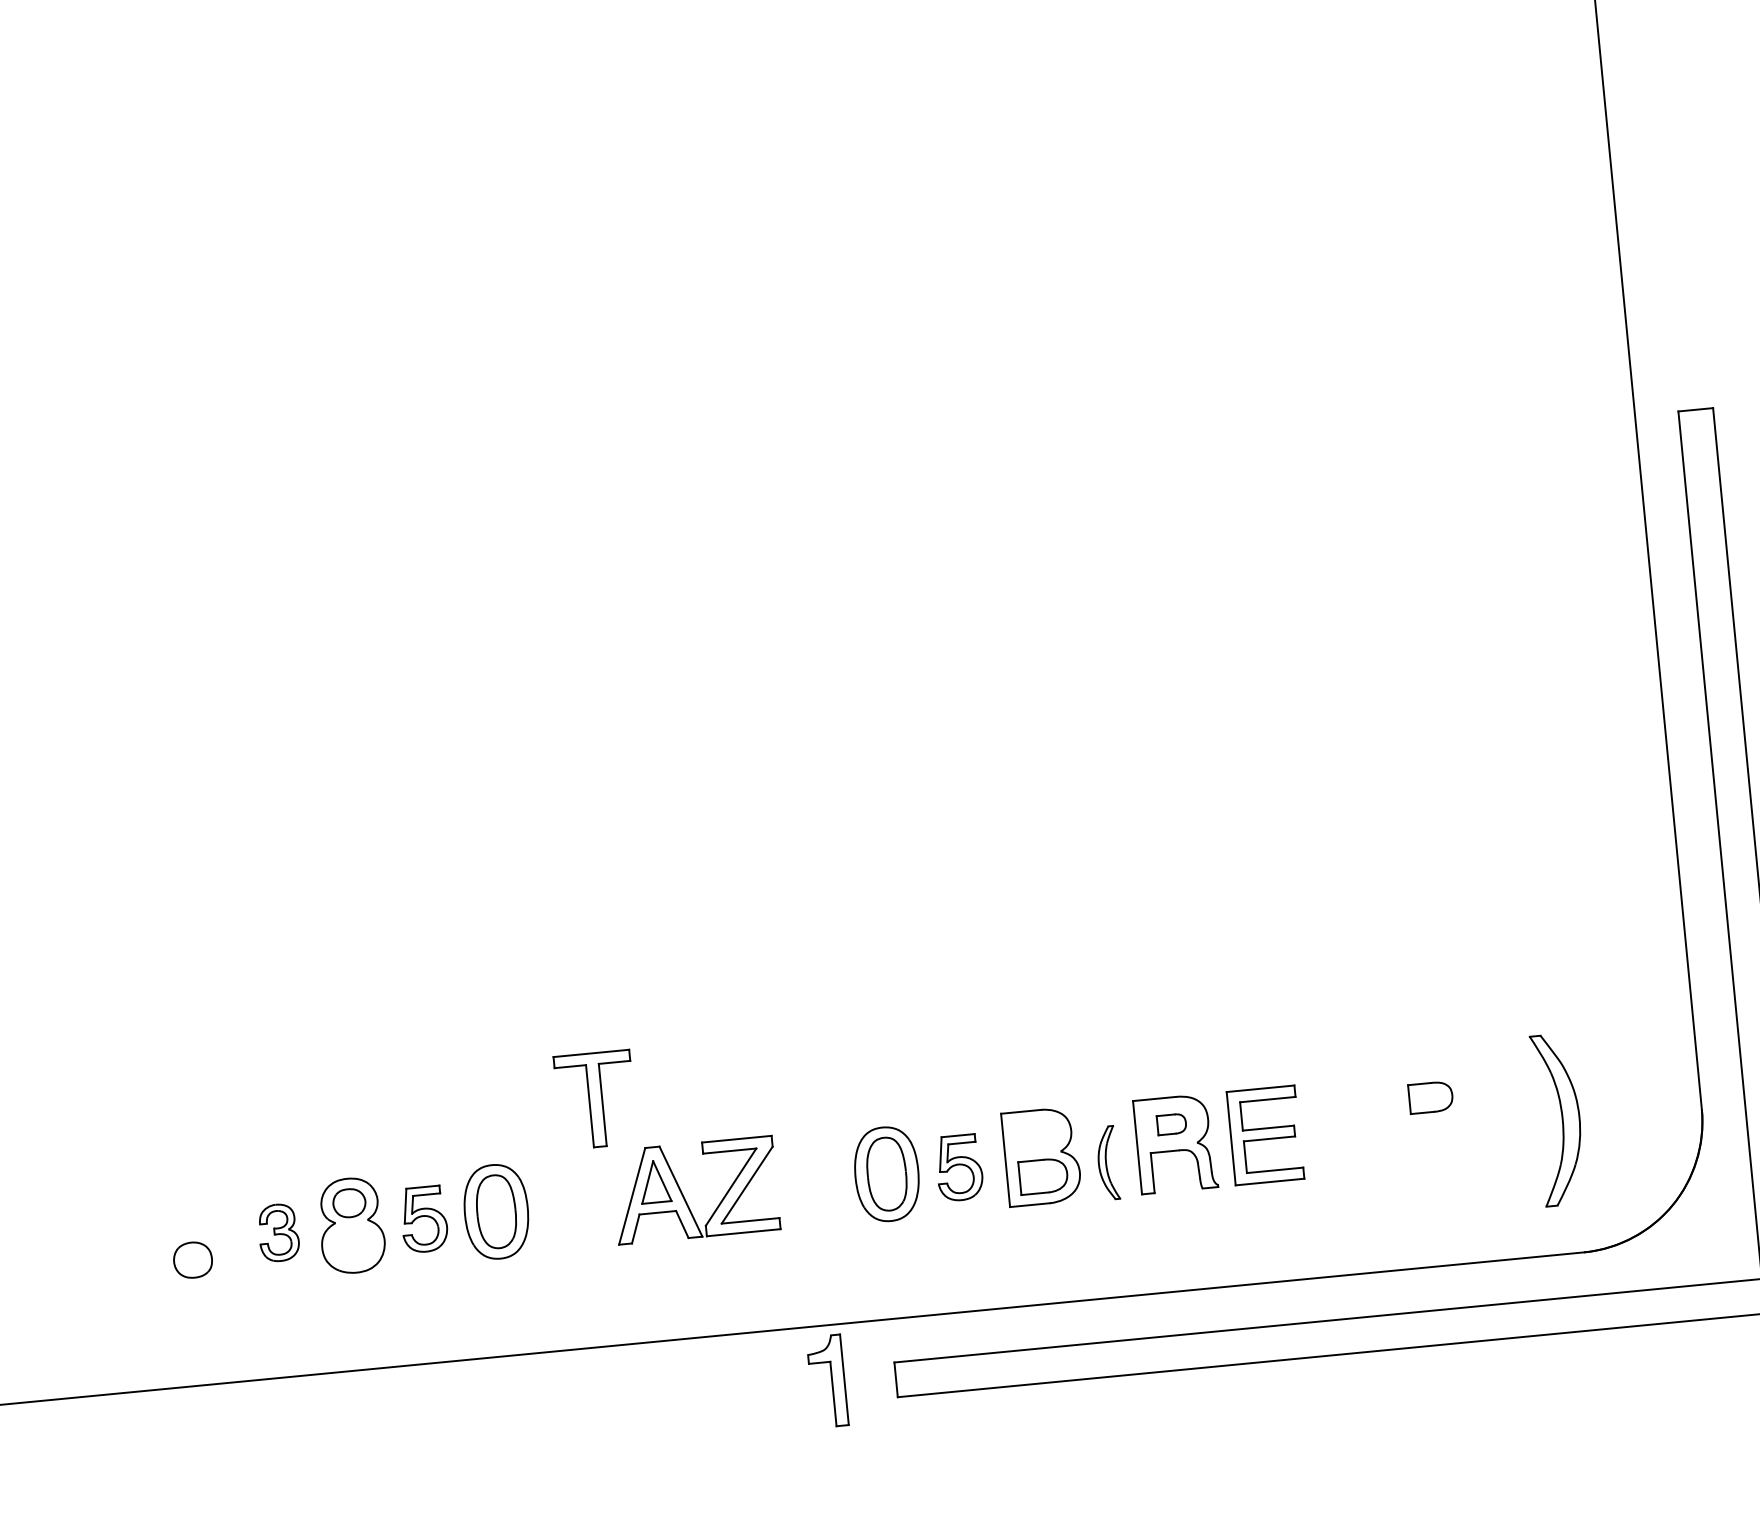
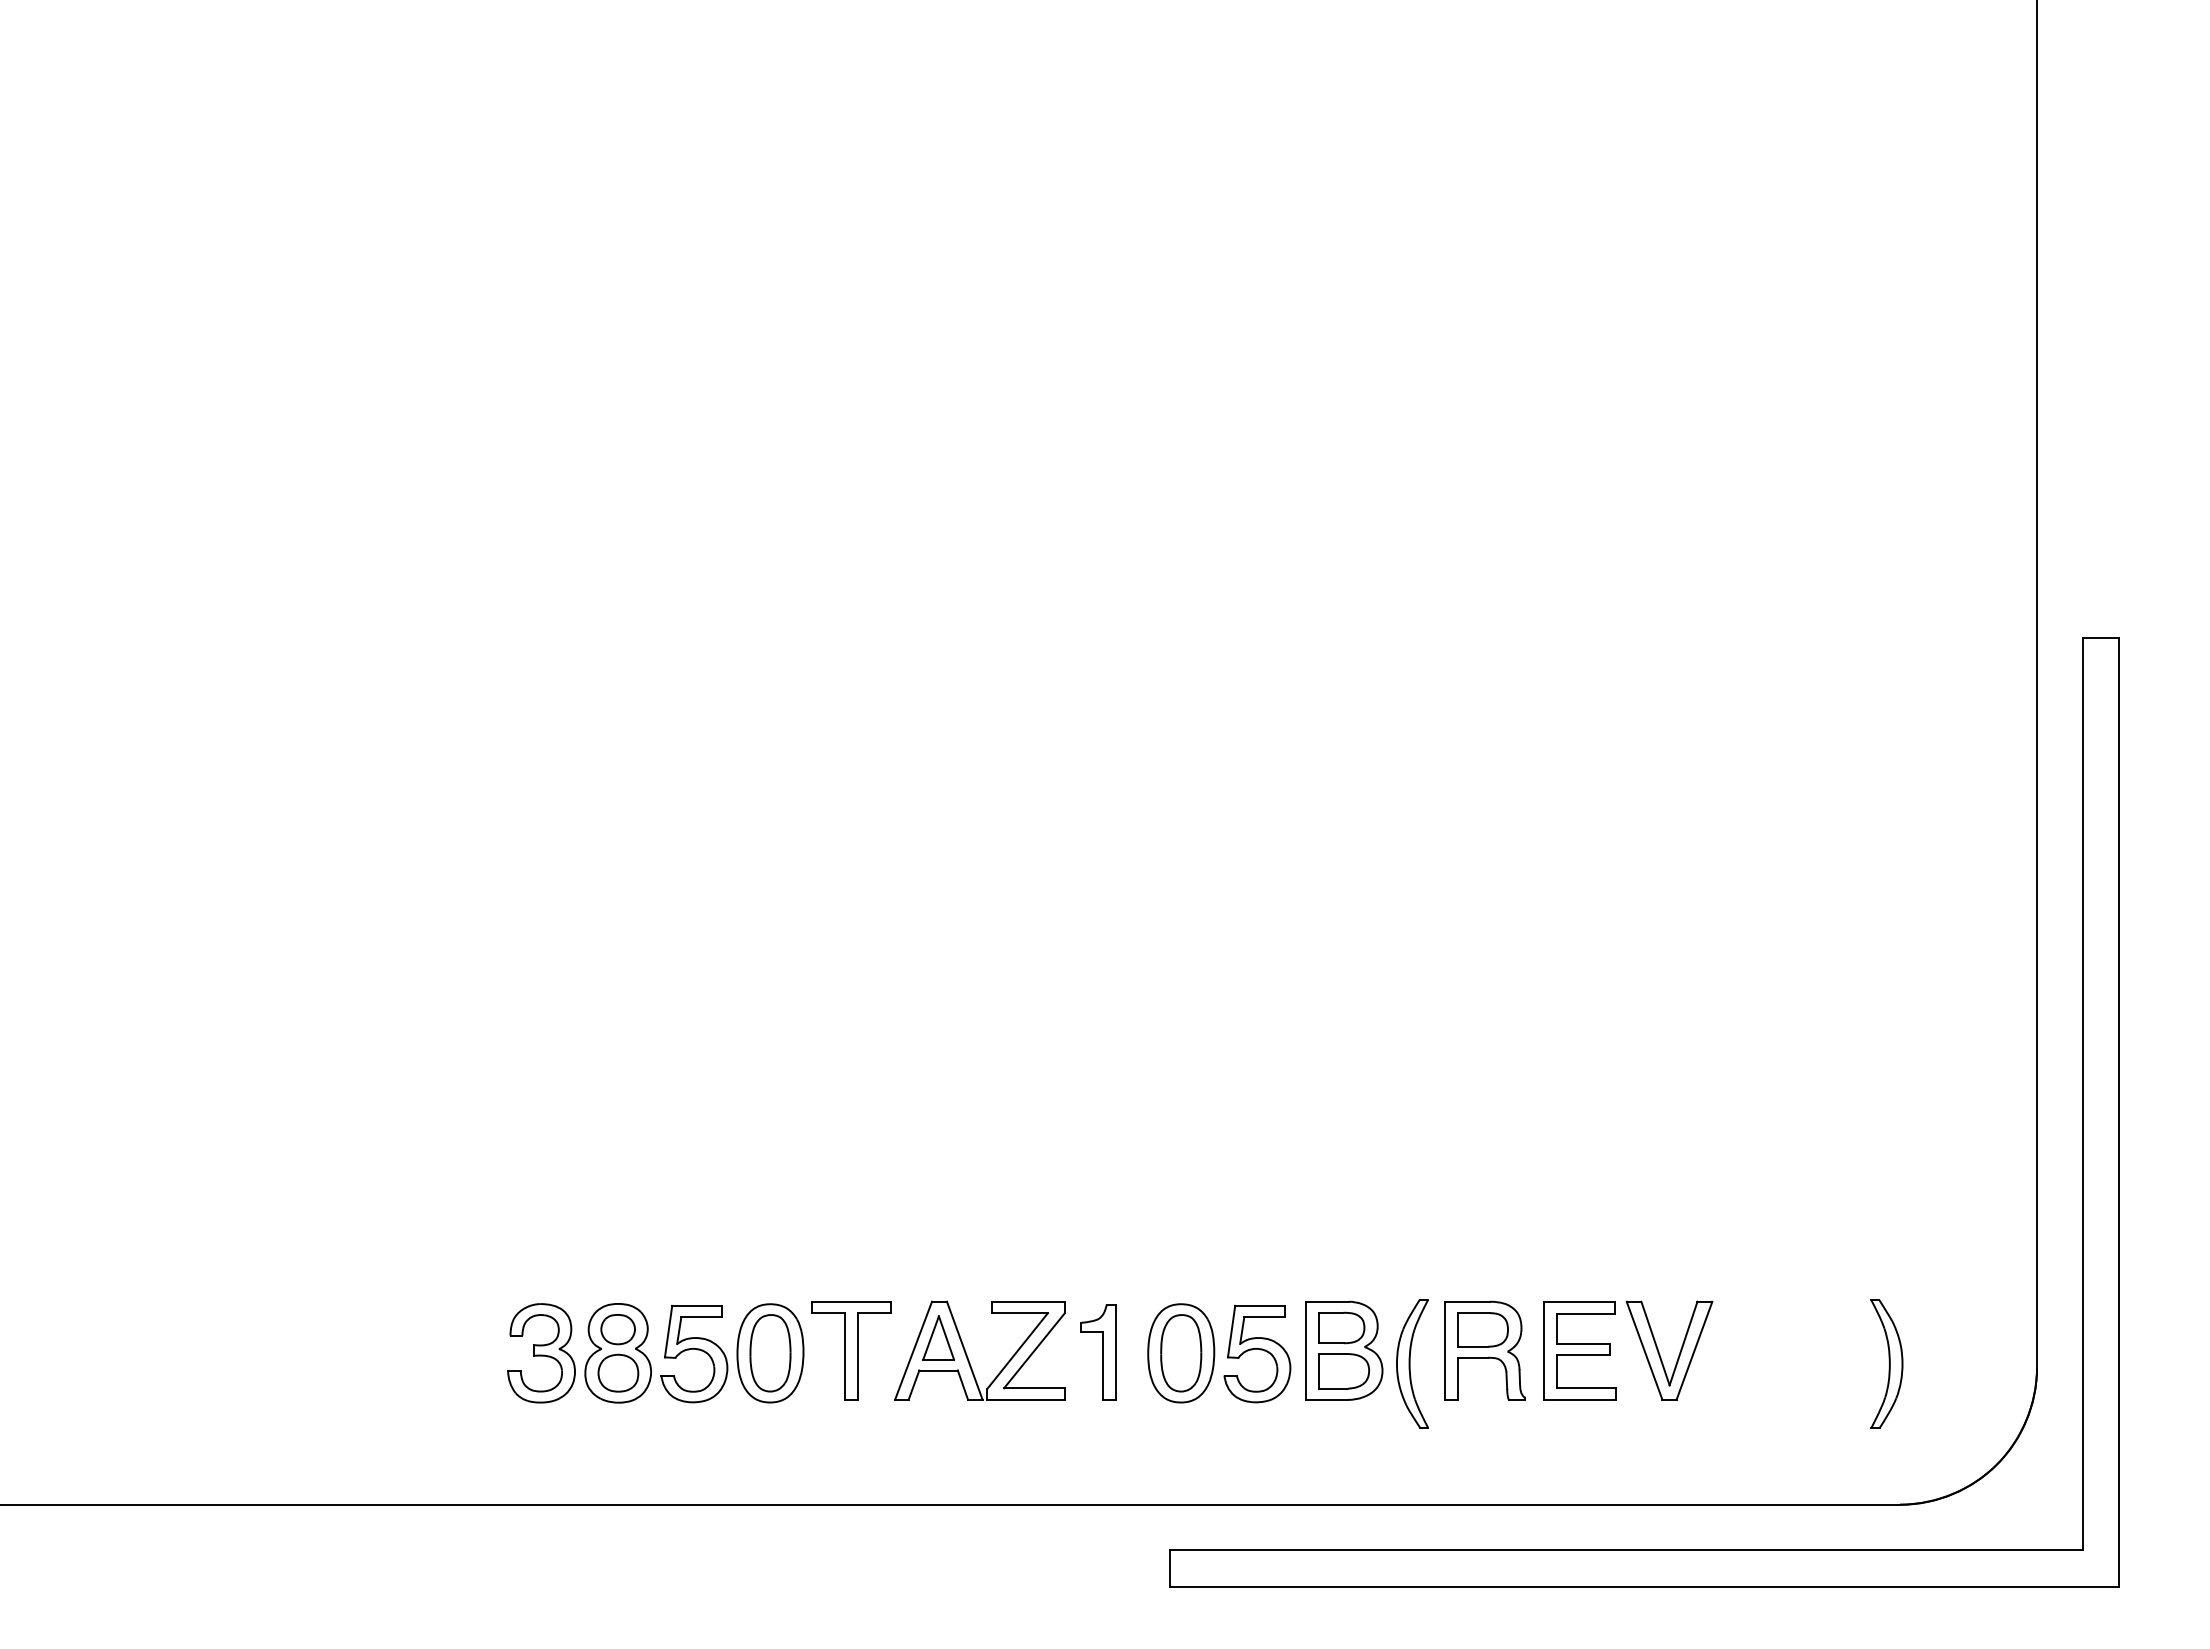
part: (1430, 1097) -> (1341, 1327), moved
part: (596, 1099) -> (851, 1350), moved
part: (1558, 1119) -> (1886, 1363), size x0.71
part: (1171, 1124) -> (1482, 1329), size x1.67
part: (1342, 1131) -> (1660, 1354), added
part: (1107, 1162) -> (1412, 1363), size x1.67
part: (959, 1167) -> (1257, 1353), size x1.43
part: (424, 1218) -> (694, 1353), size x1.43
part: (278, 1232) -> (541, 1353), size x1.67
part: (193, 1259) -> (618, 1372), moved
part: (827, 1381) -> (1098, 1352), moved

